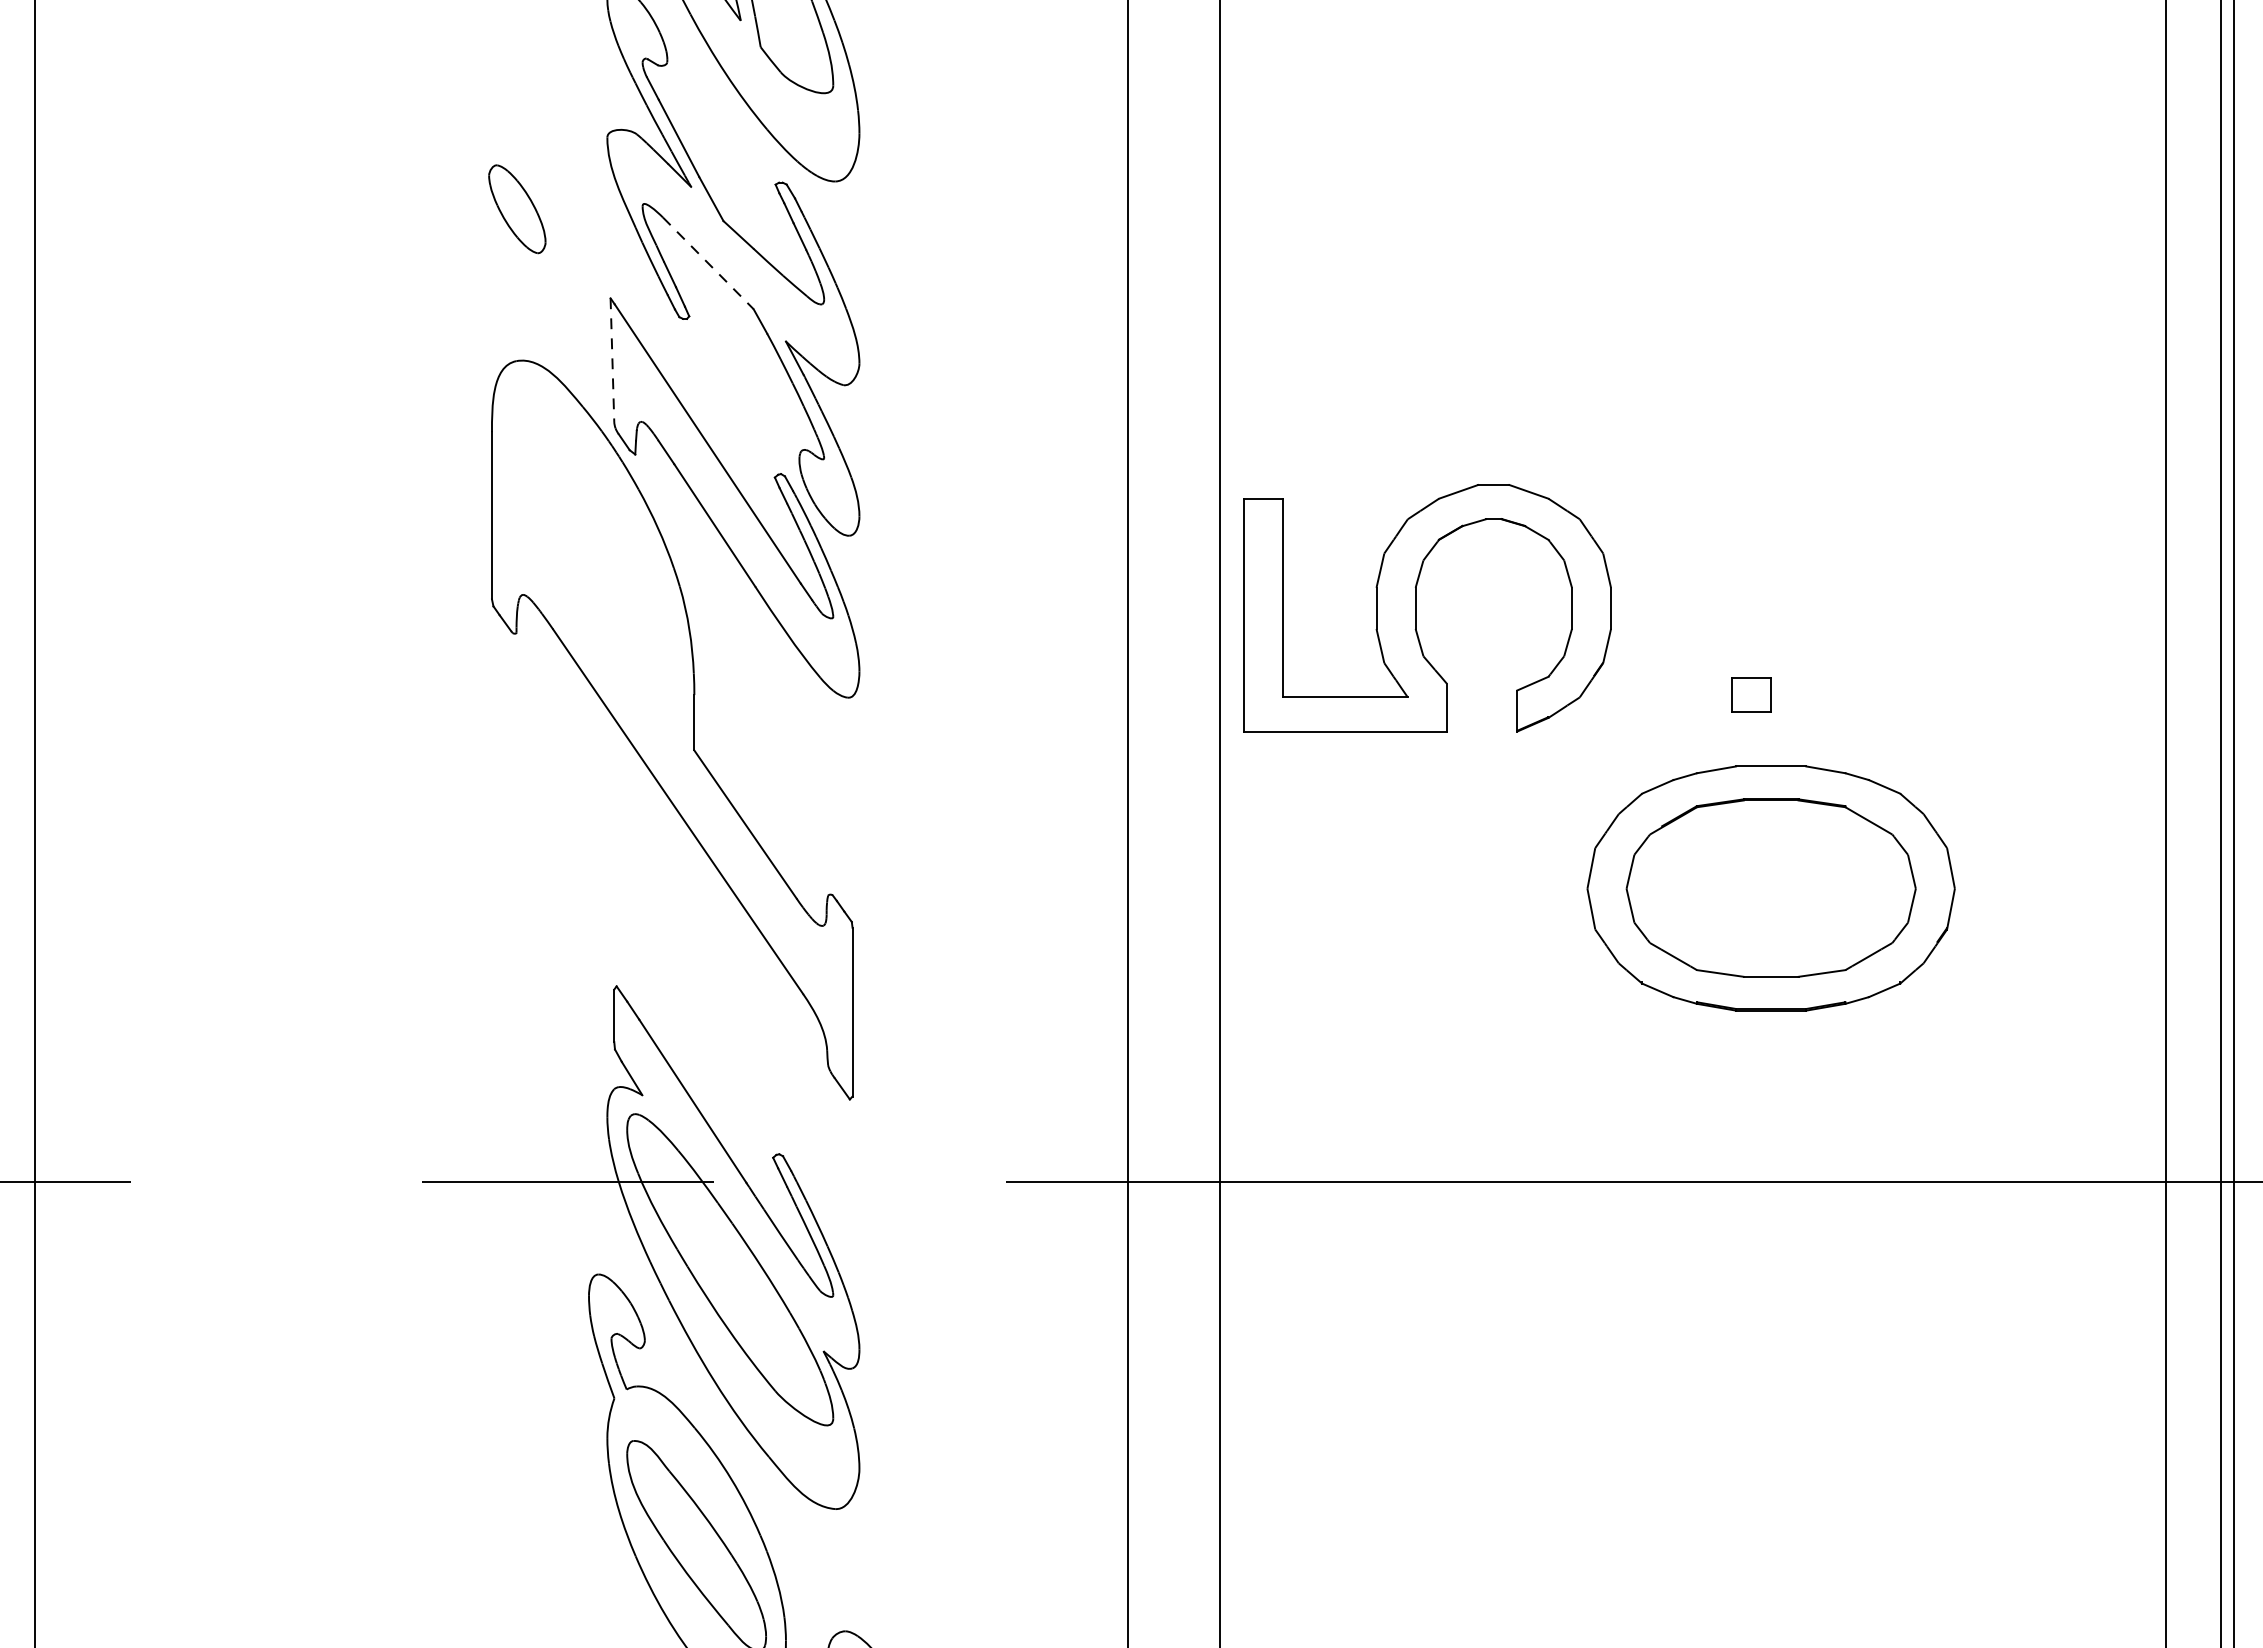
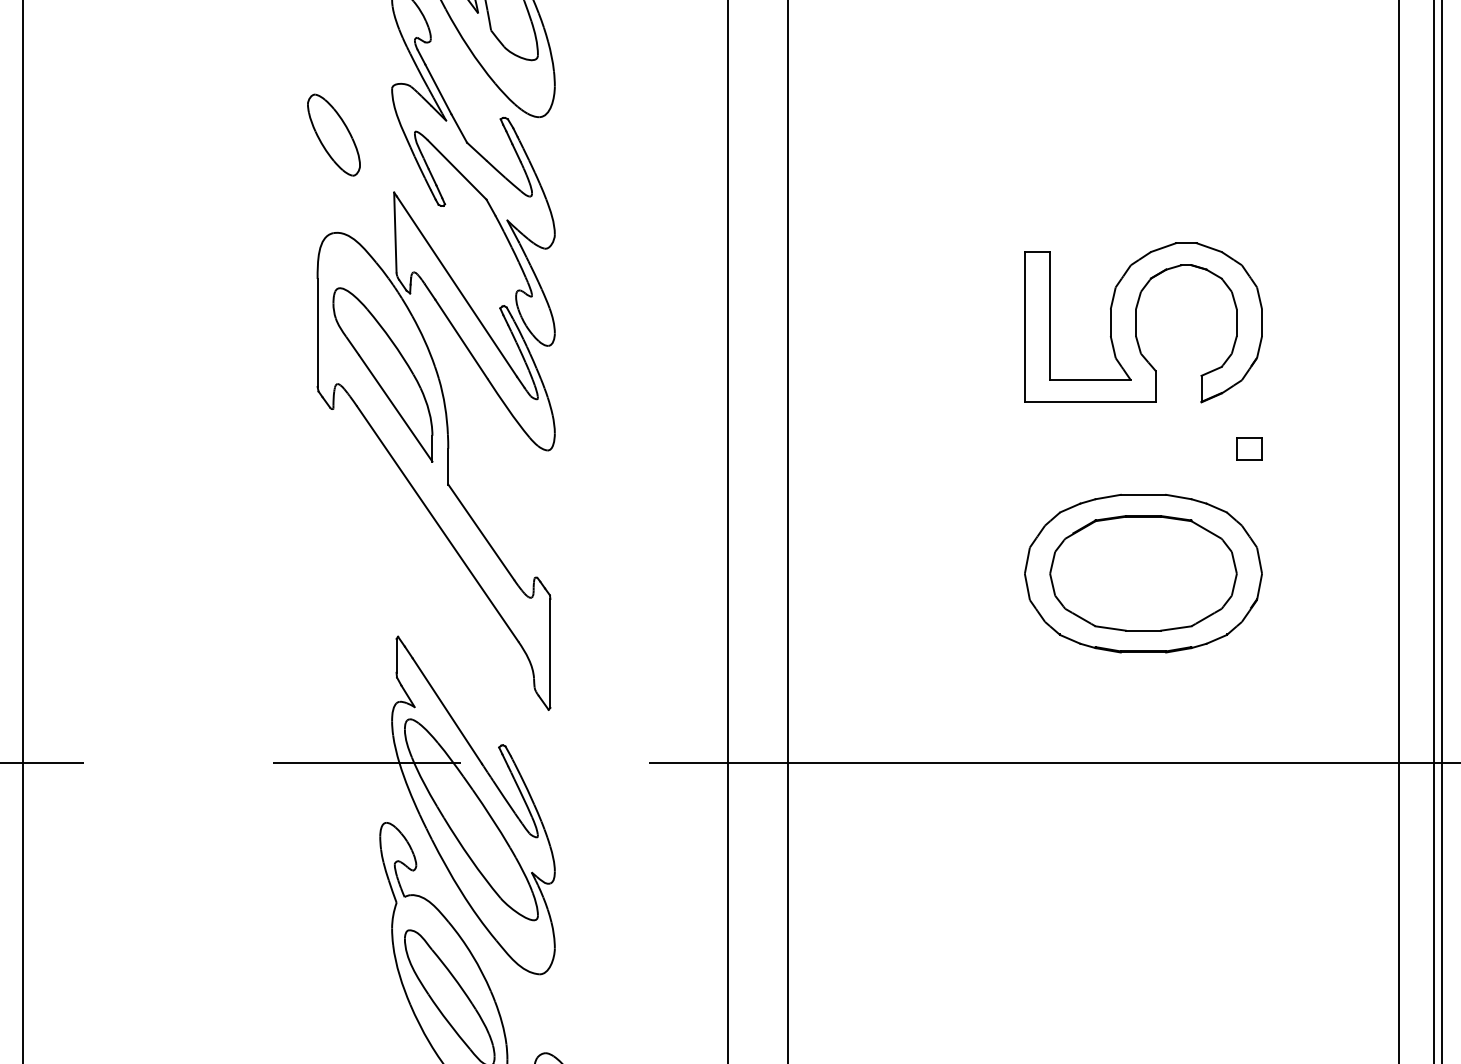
part: (516, 208) -> (333, 134), size x1.43
line: (708, 264) -> (457, 170), dashed -> solid
line: (612, 360) -> (395, 232), dashed -> solid
part: (592, 580) -> (382, 374), added
part: (1416, 607) -> (1136, 322), moved
part: (1751, 694) -> (1249, 448), moved

